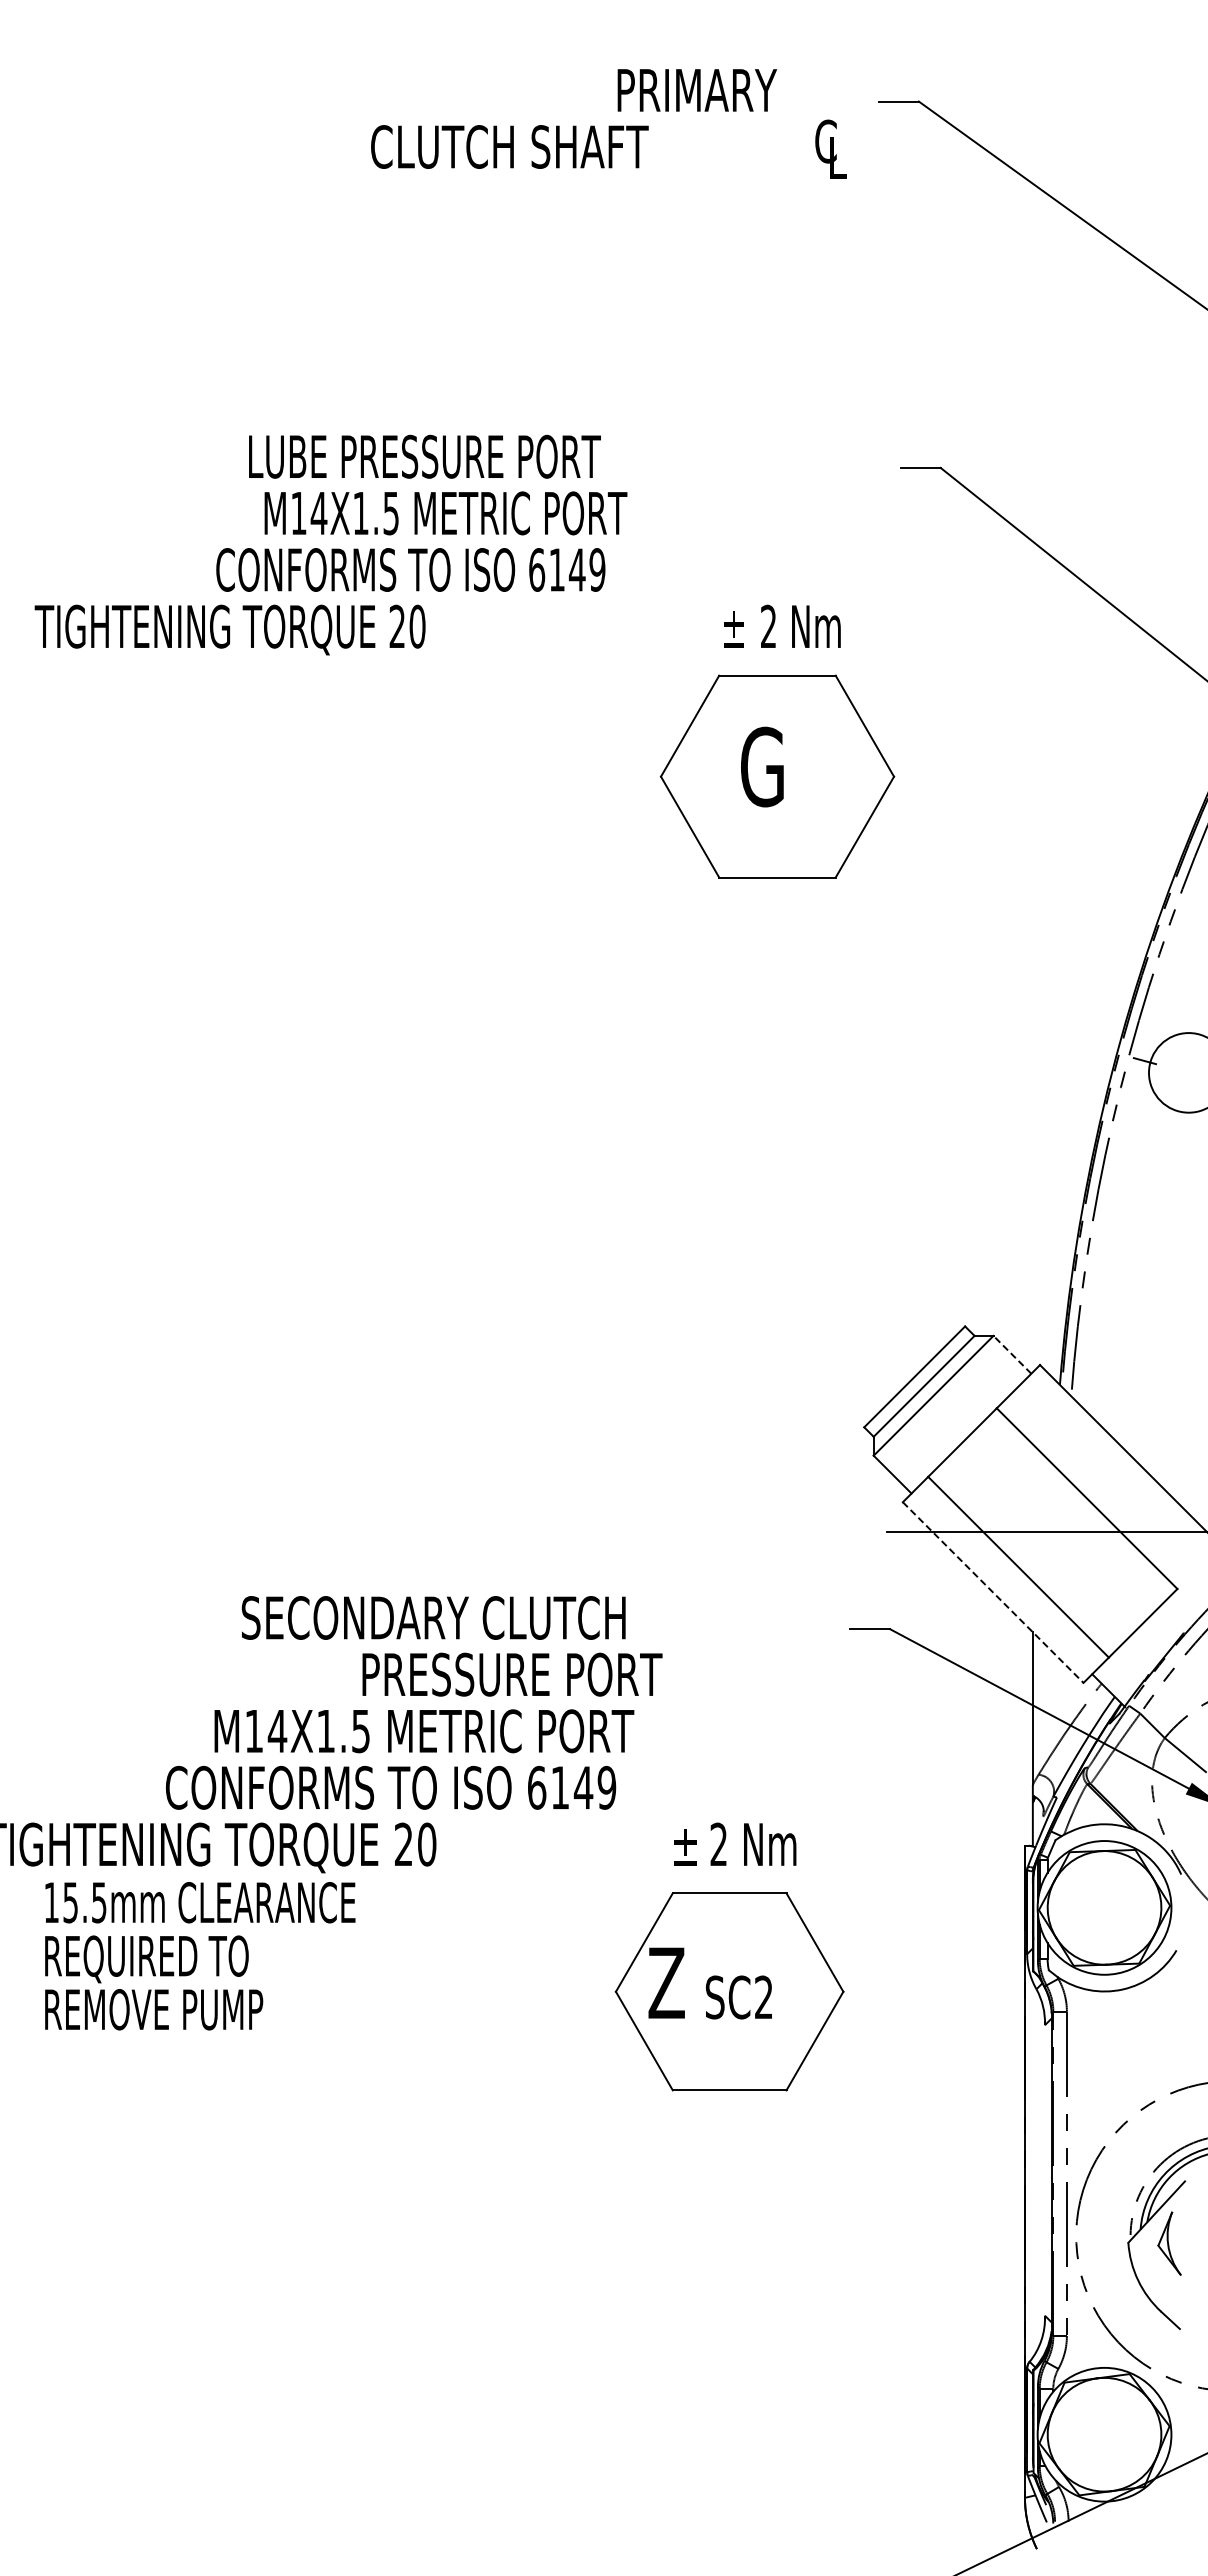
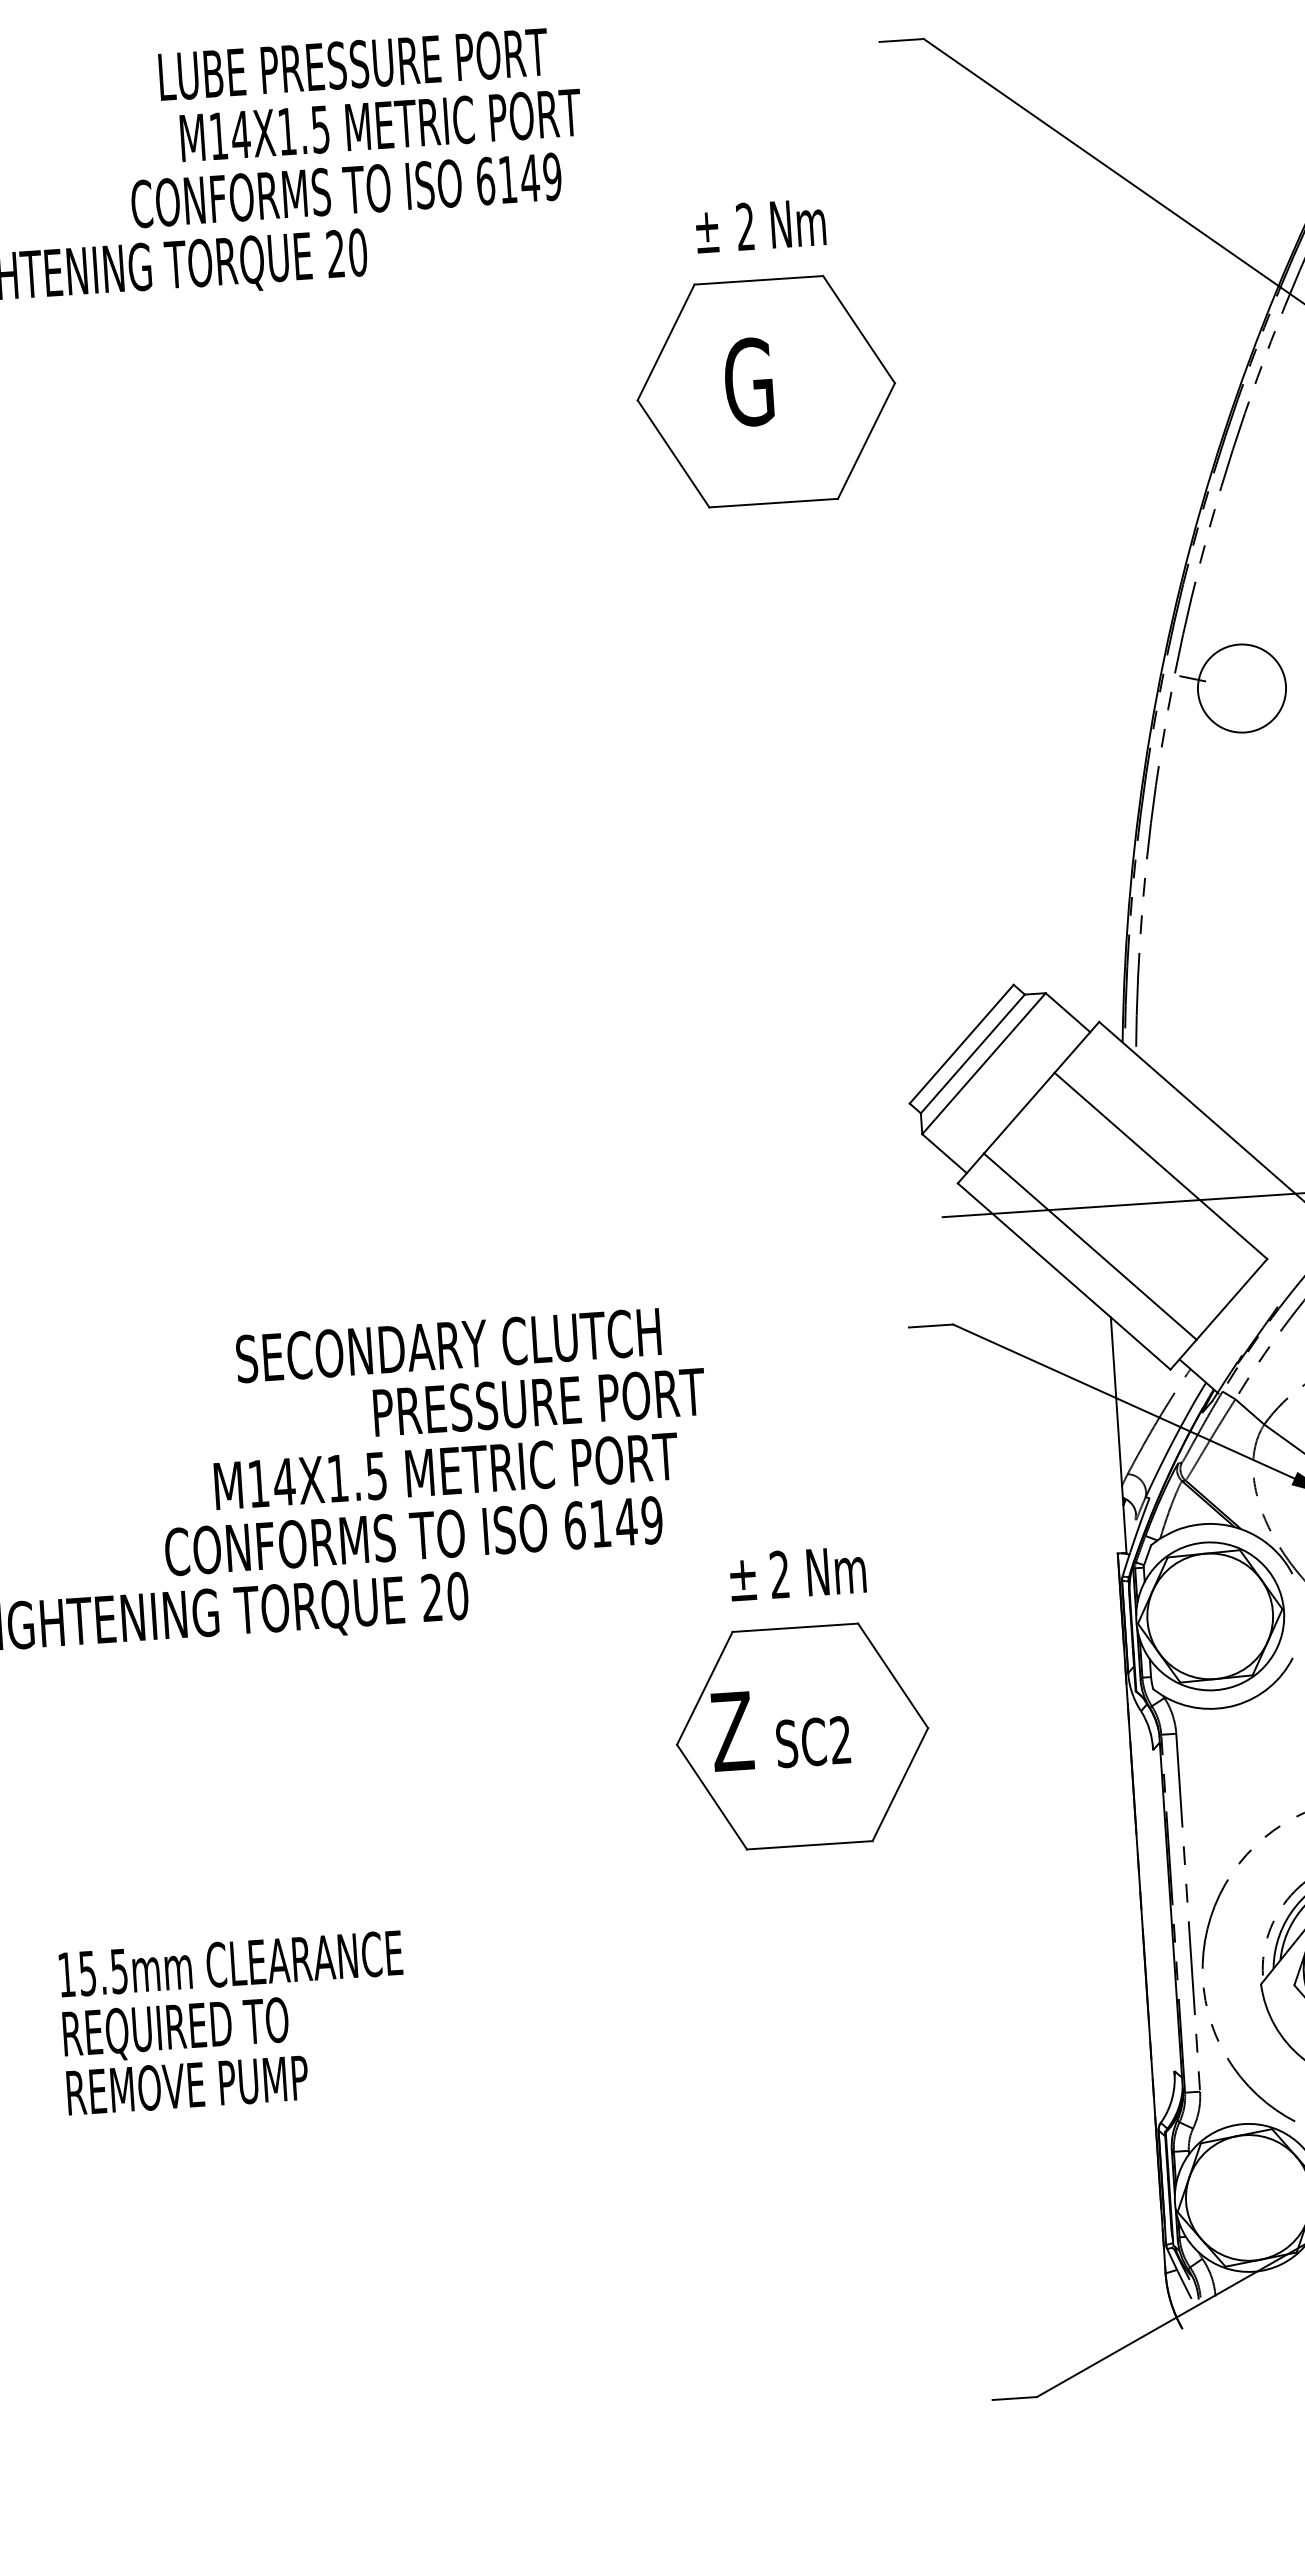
line: (1012, 1354) -> (1068, 1012), dashed -> solid
line: (993, 1592) -> (1064, 1276), dashed -> solid
text: (200, 1956) -> (234, 2023), moved

